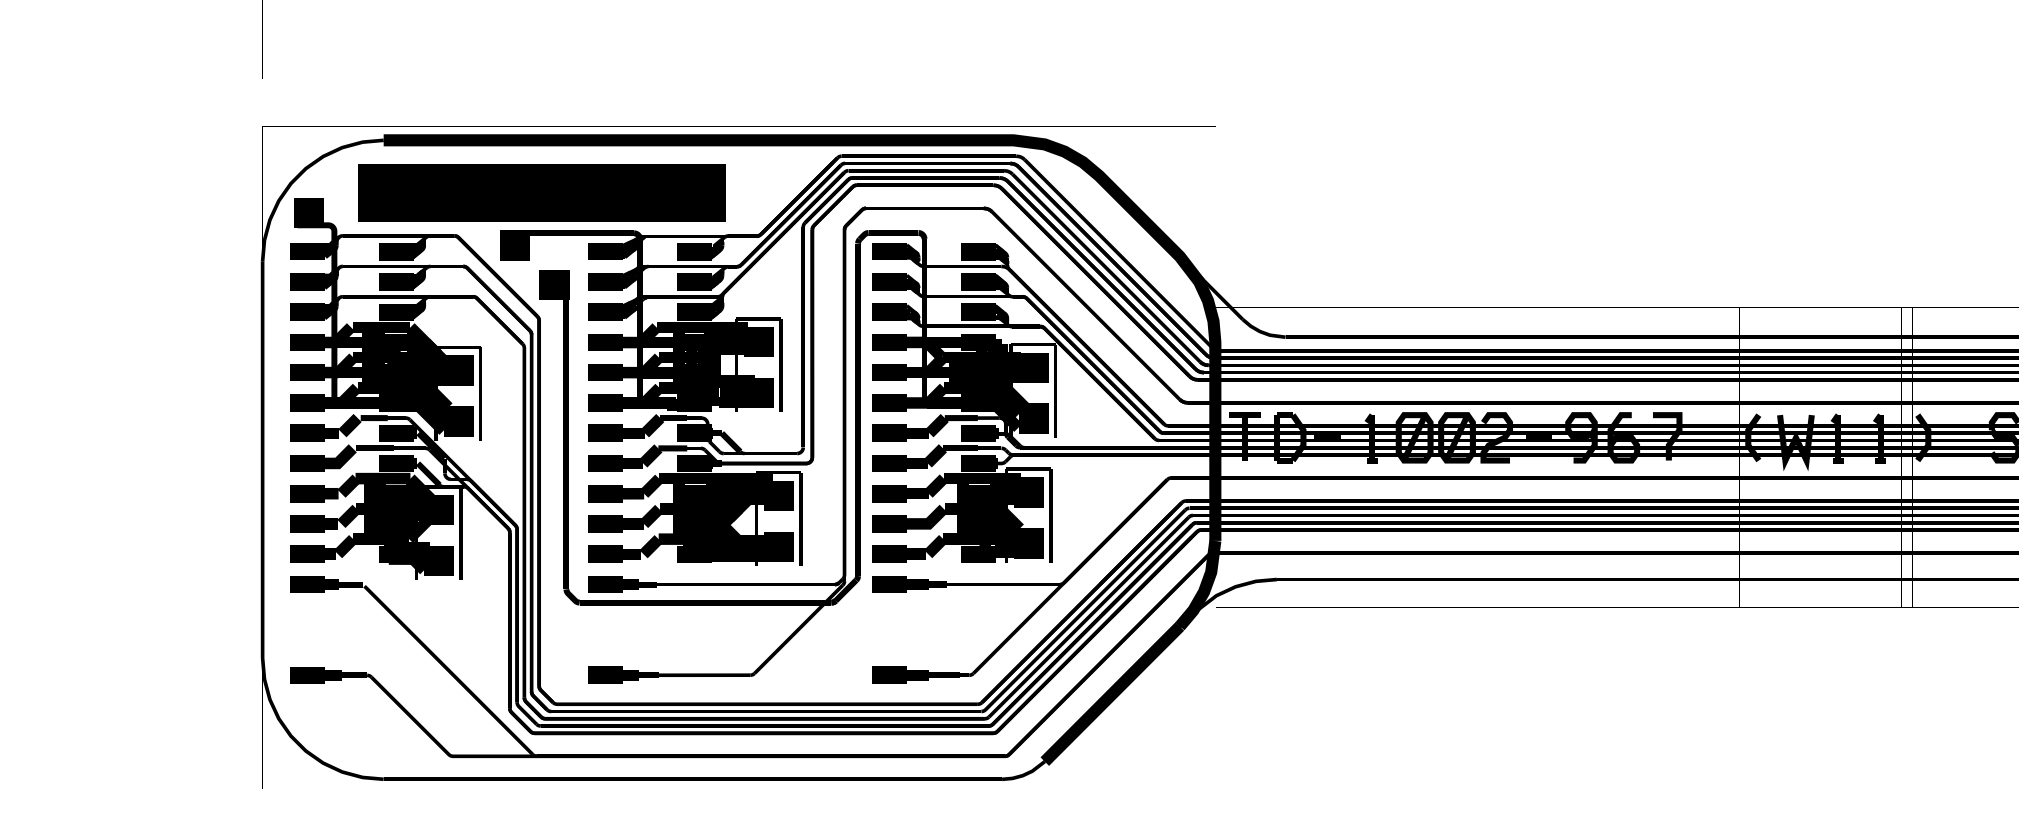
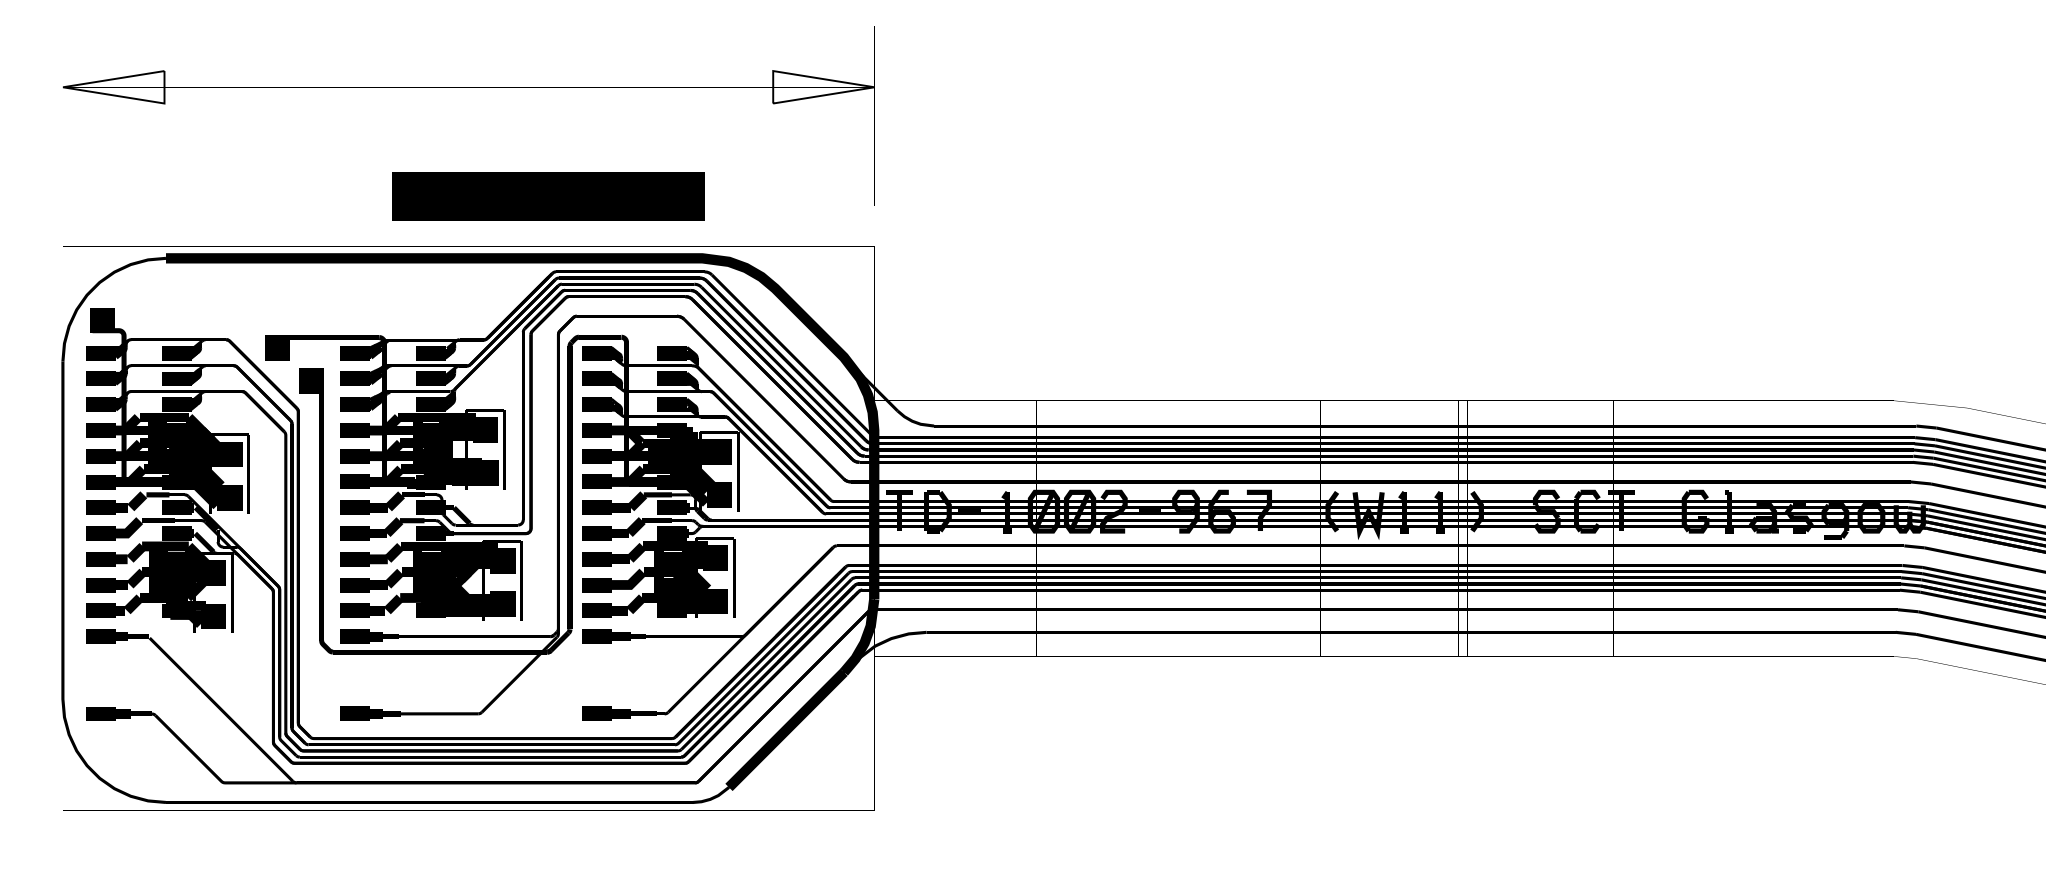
part: (541, 193) -> (548, 196), moved

